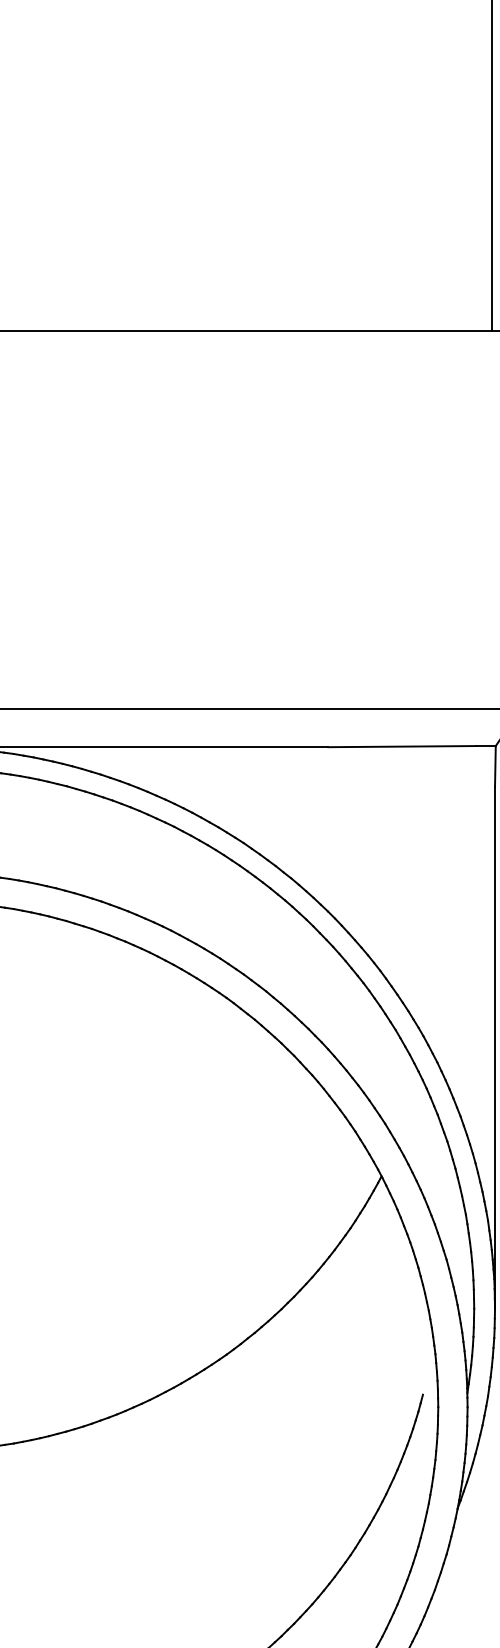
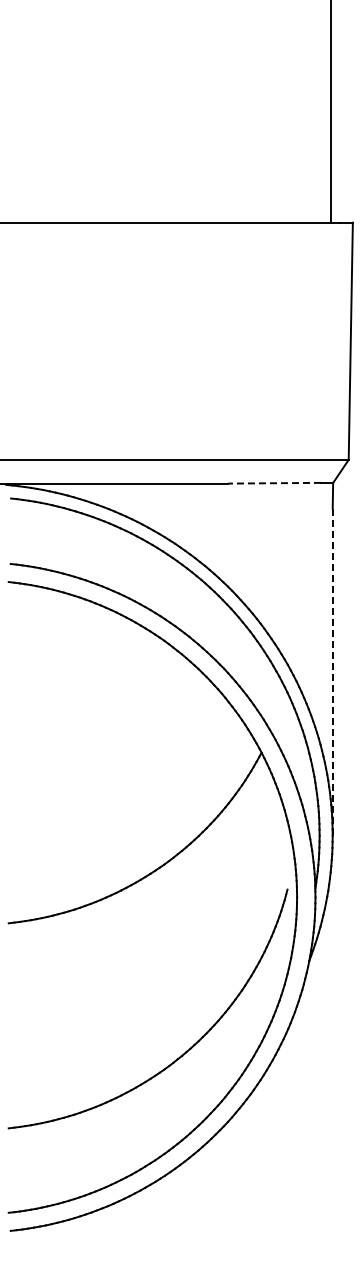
line: (402, 747) -> (274, 483), solid -> dashed
line: (494, 1048) -> (332, 672), solid -> dashed

